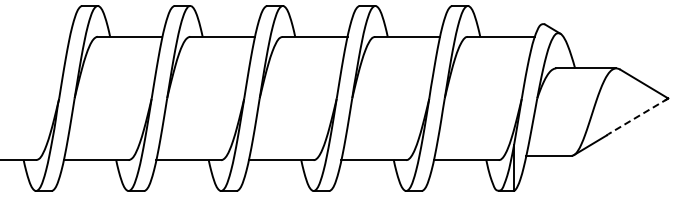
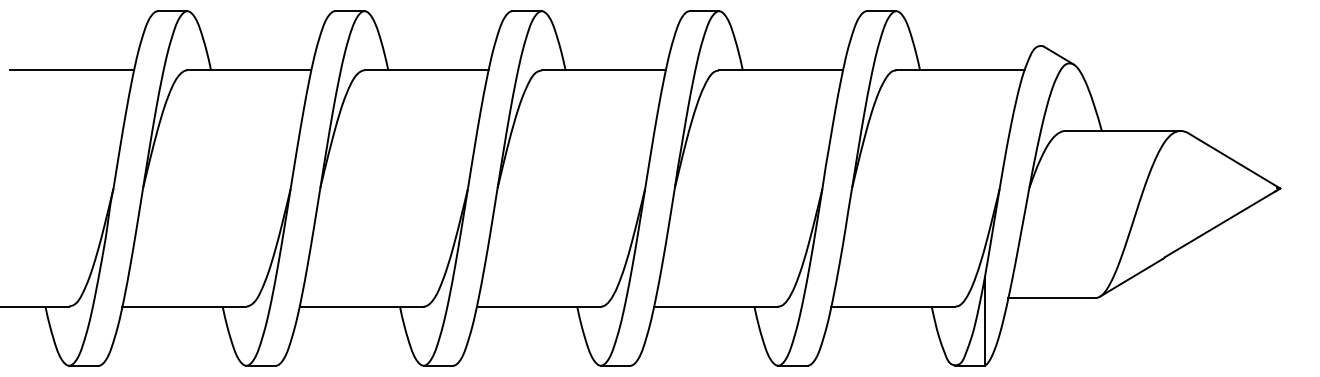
line: (37, 36) -> (71, 69), added
line: (638, 116) -> (1223, 222), dashed -> solid

